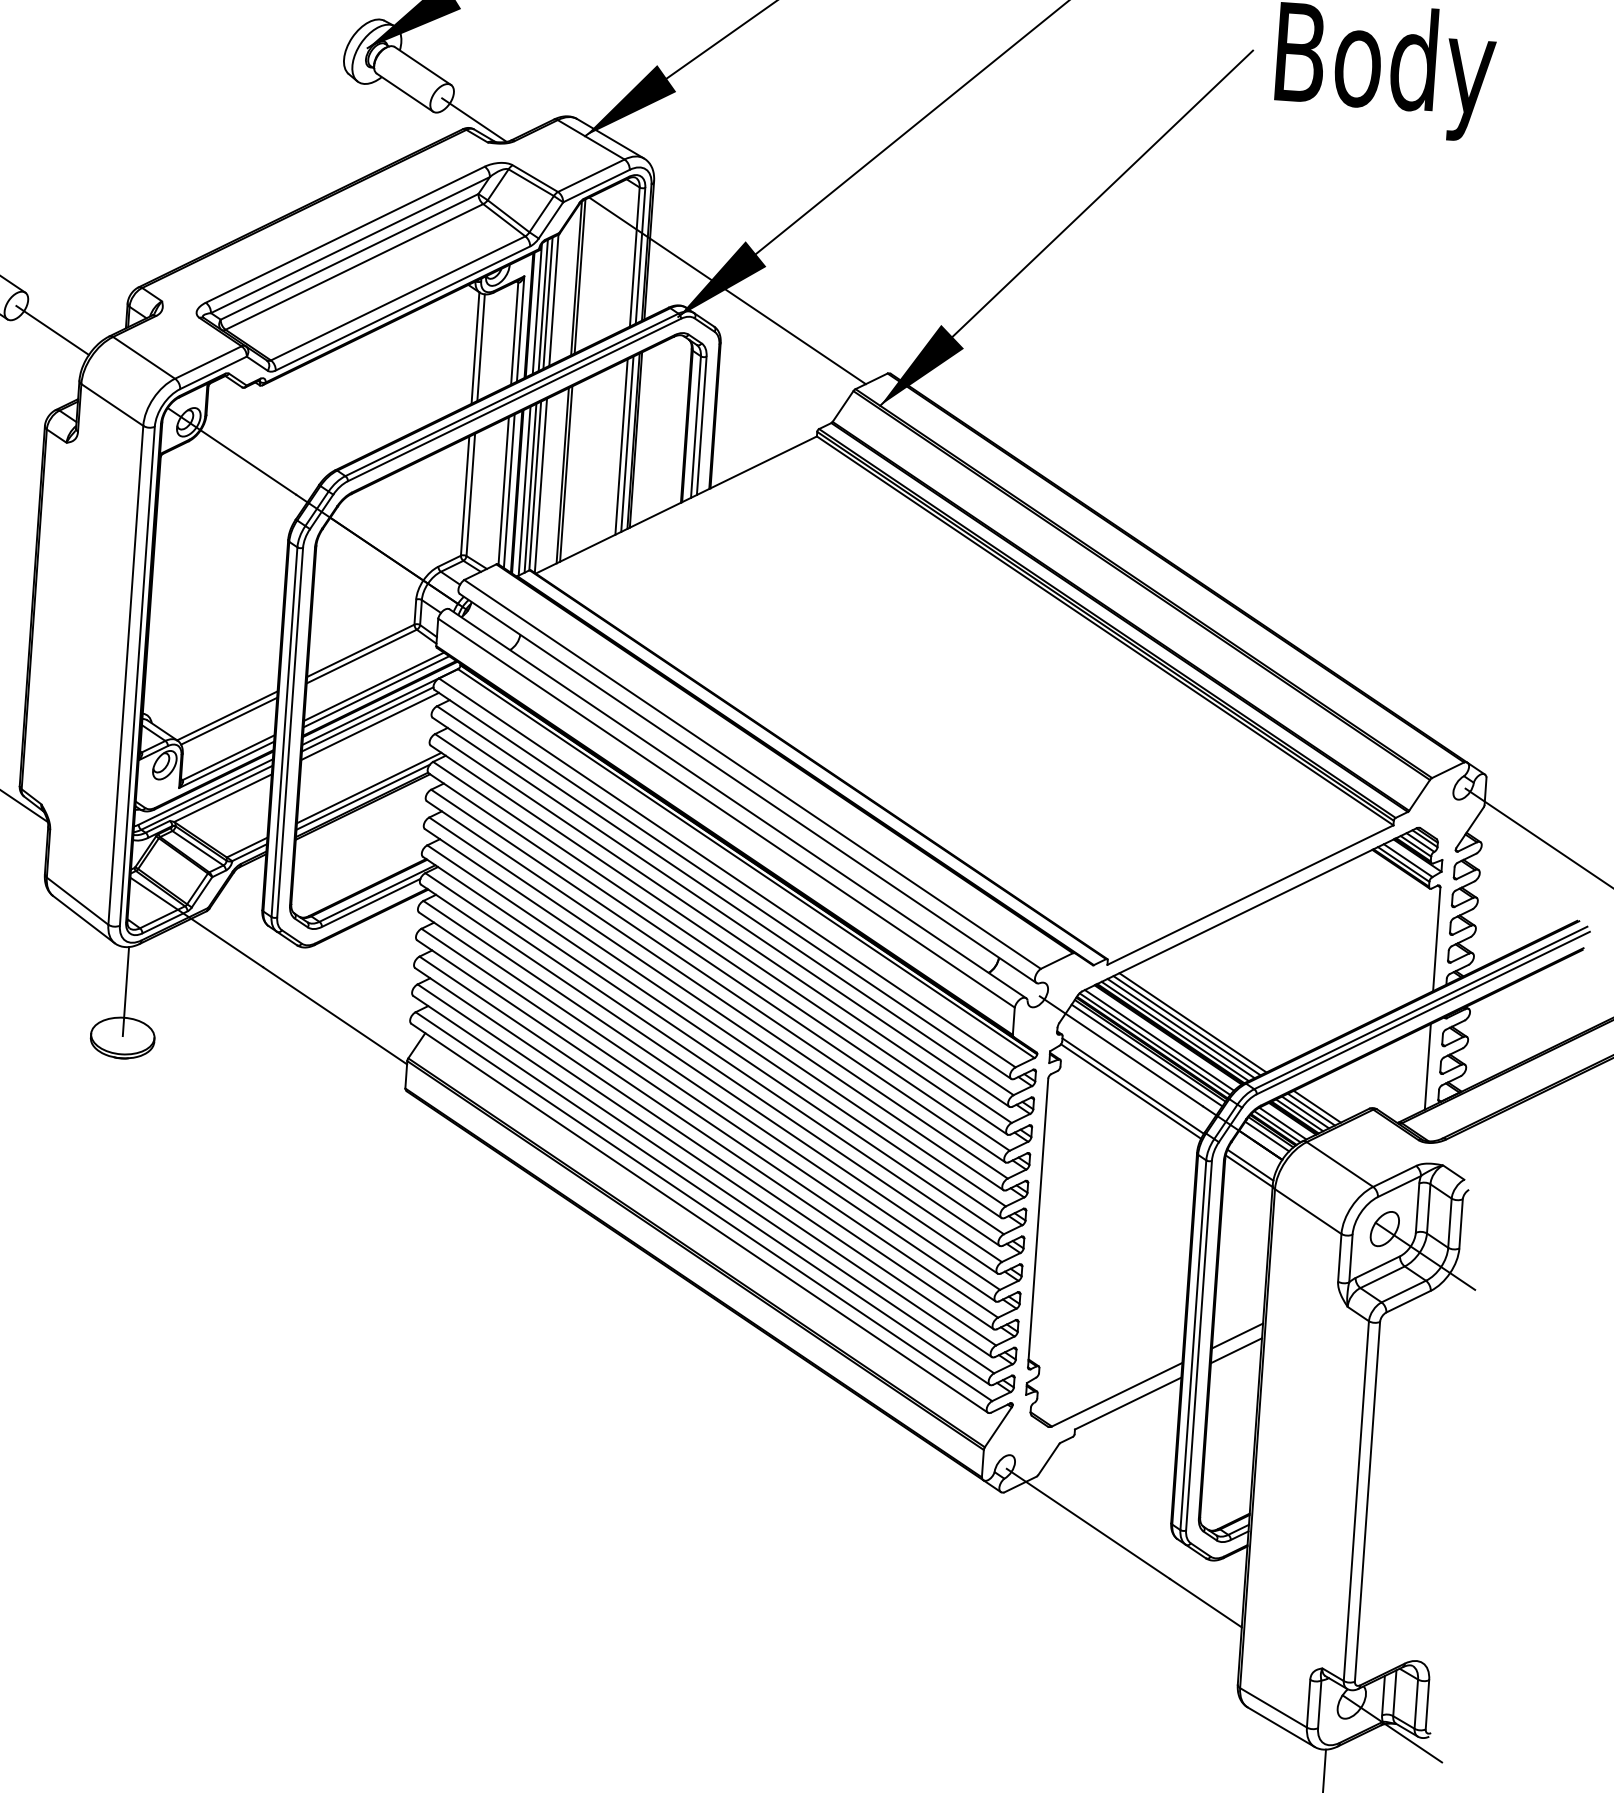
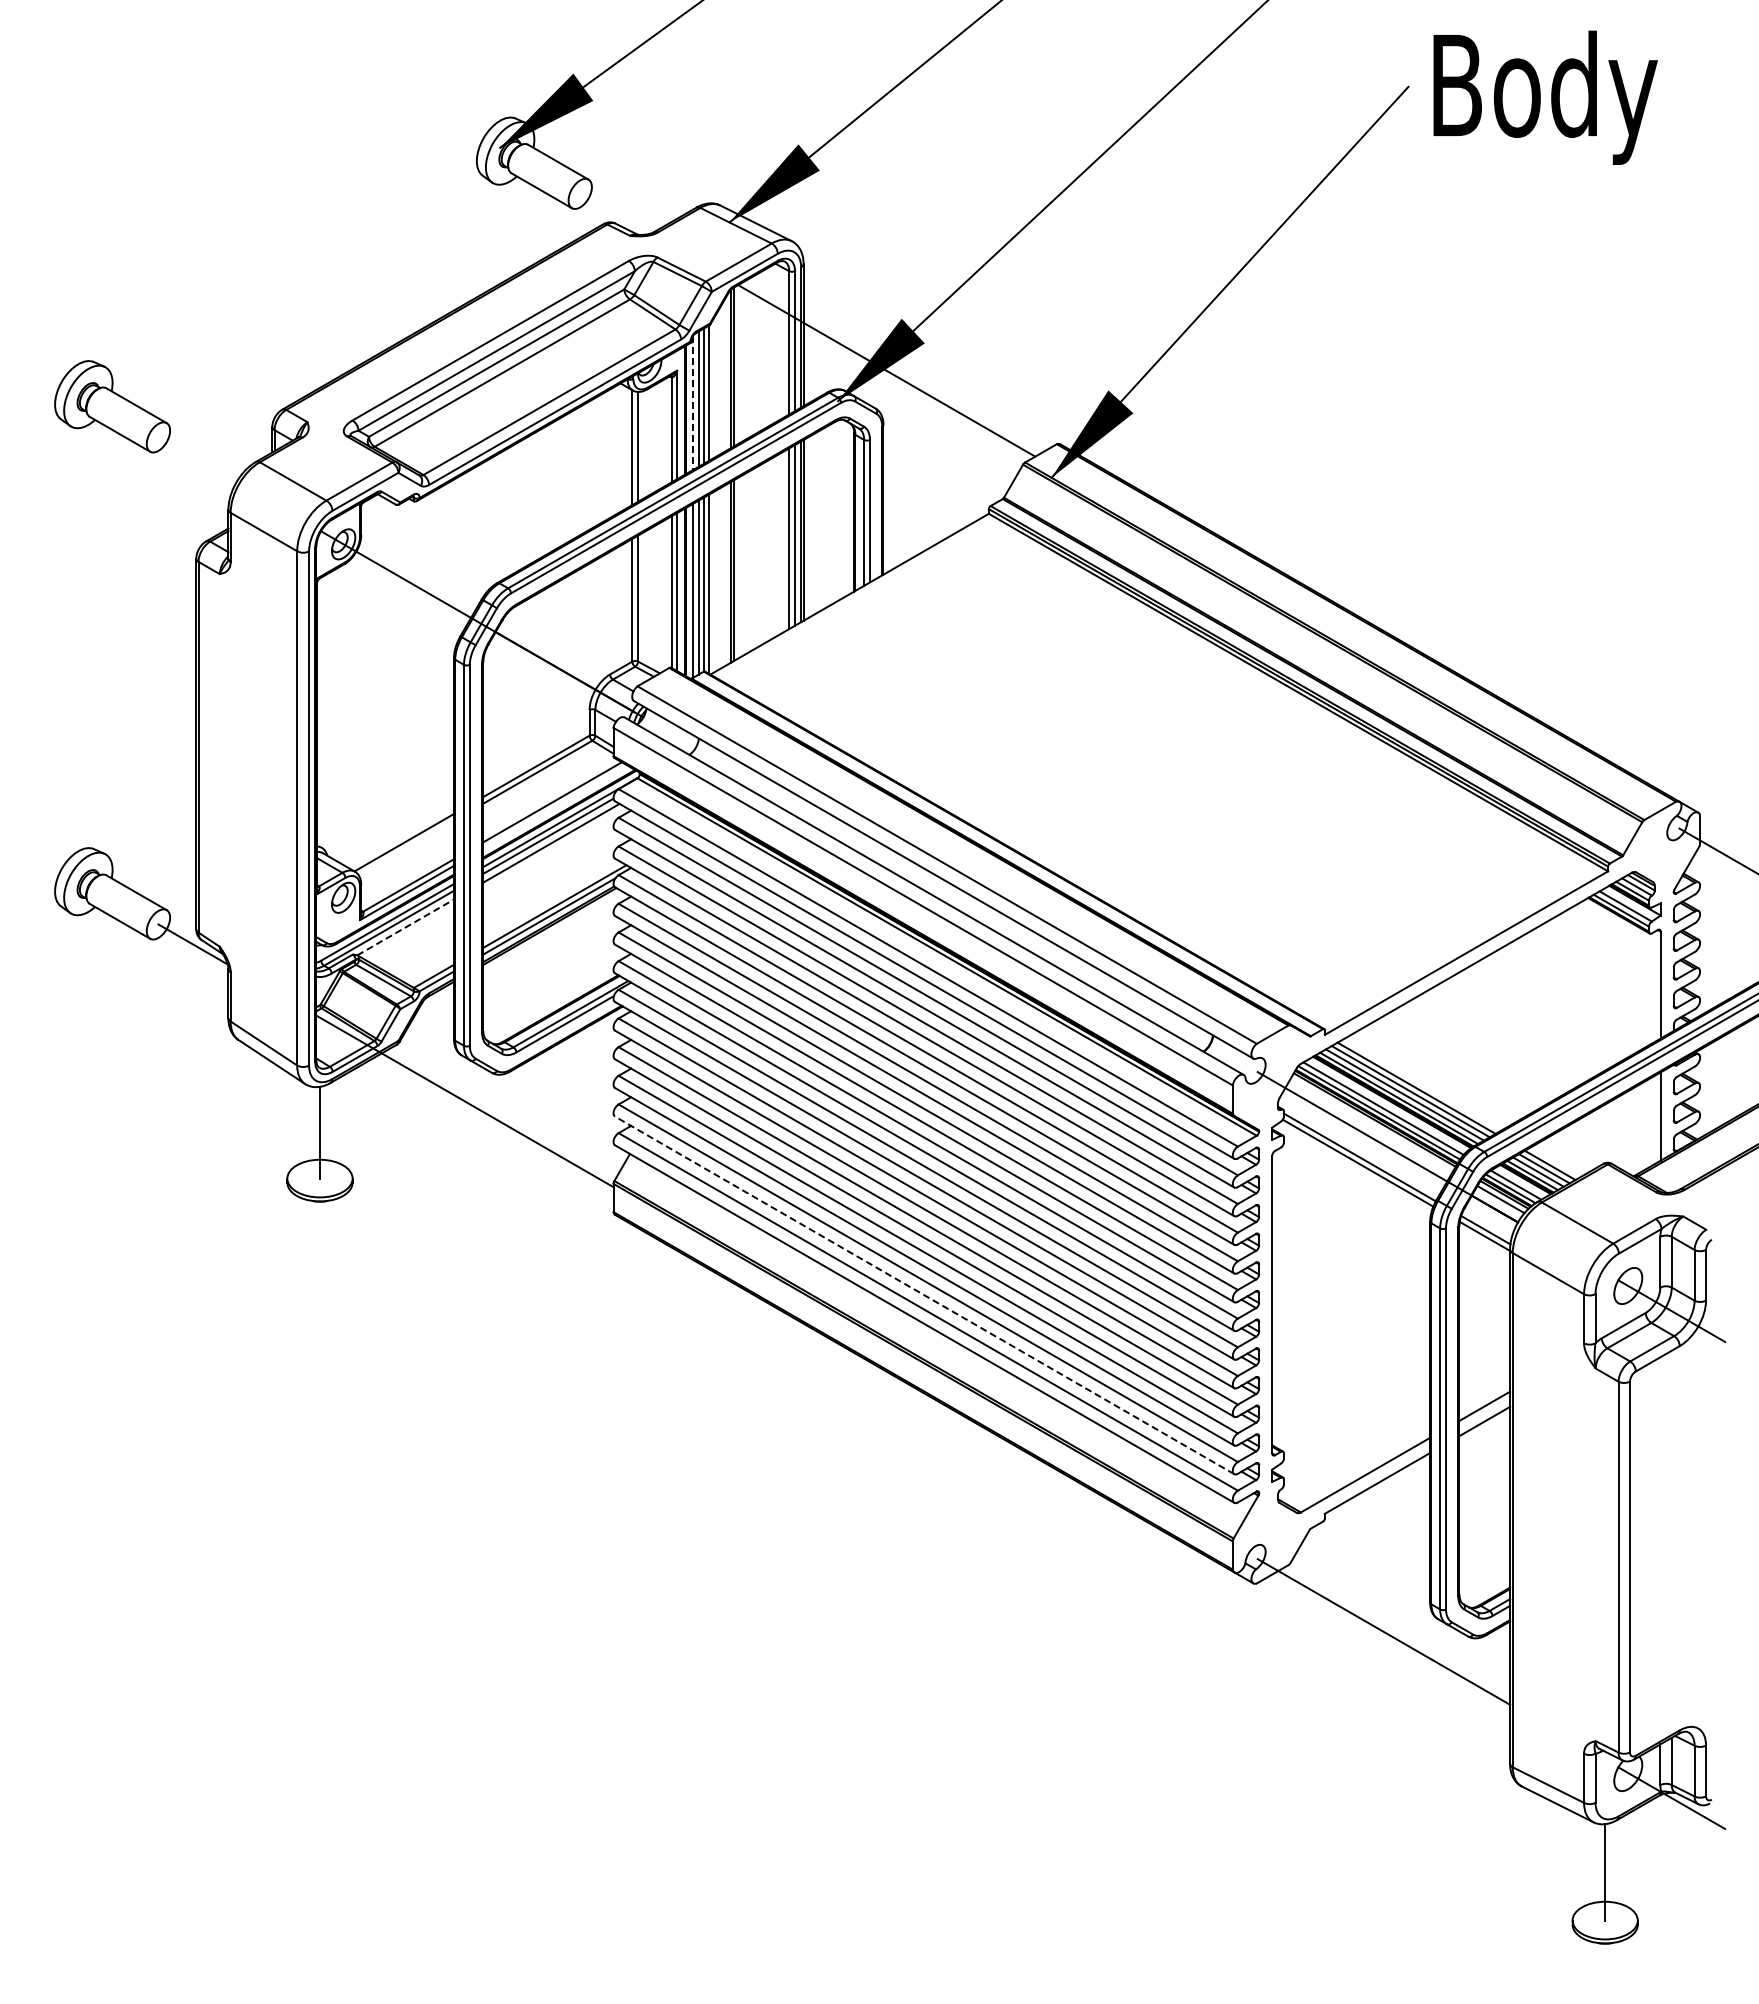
line: (474, 119) -> (614, 213), removed
line: (536, 309) -> (692, 403), solid -> dashed
line: (52, 330) -> (197, 459), removed
line: (376, 691) -> (555, 806), removed
line: (229, 720) -> (406, 847), removed
line: (222, 798) -> (405, 927), solid -> dashed
line: (1146, 1054) -> (1371, 1124), removed
line: (701, 1190) -> (924, 1295), solid -> dashed

